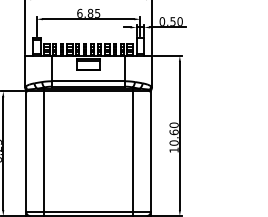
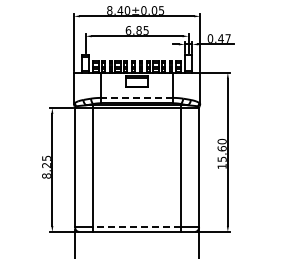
text: (176, 21) -> (224, 38), 0.50 -> 0.47
line: (87, 80) -> (136, 97), solid -> dashed
text: (173, 143) -> (221, 159), 10.60 -> 15.60
line: (88, 211) -> (137, 227), solid -> dashed

